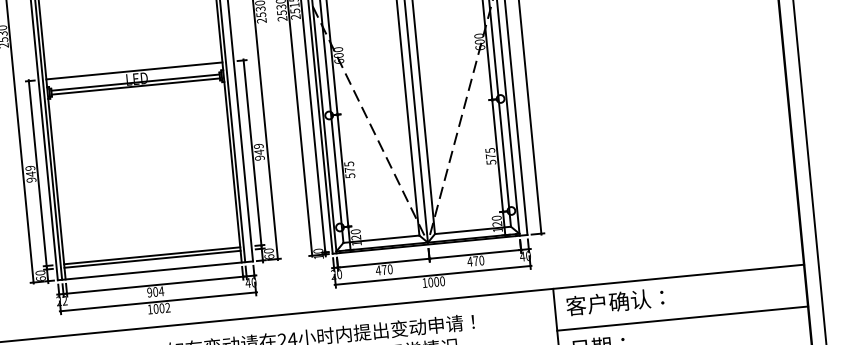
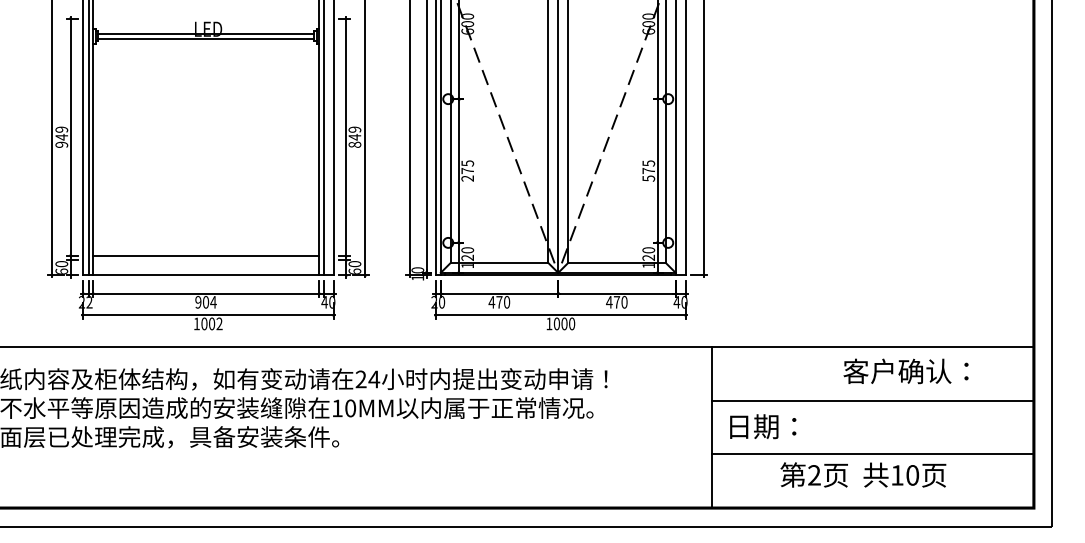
line: (134, 70) -> (206, 18), removed
text: (259, 157) -> (354, 144), 949 -> 849
text: (350, 175) -> (467, 178), 575 -> 275
line: (152, 259) -> (206, 260), removed
text: (614, 302) -> (905, 371), moved

